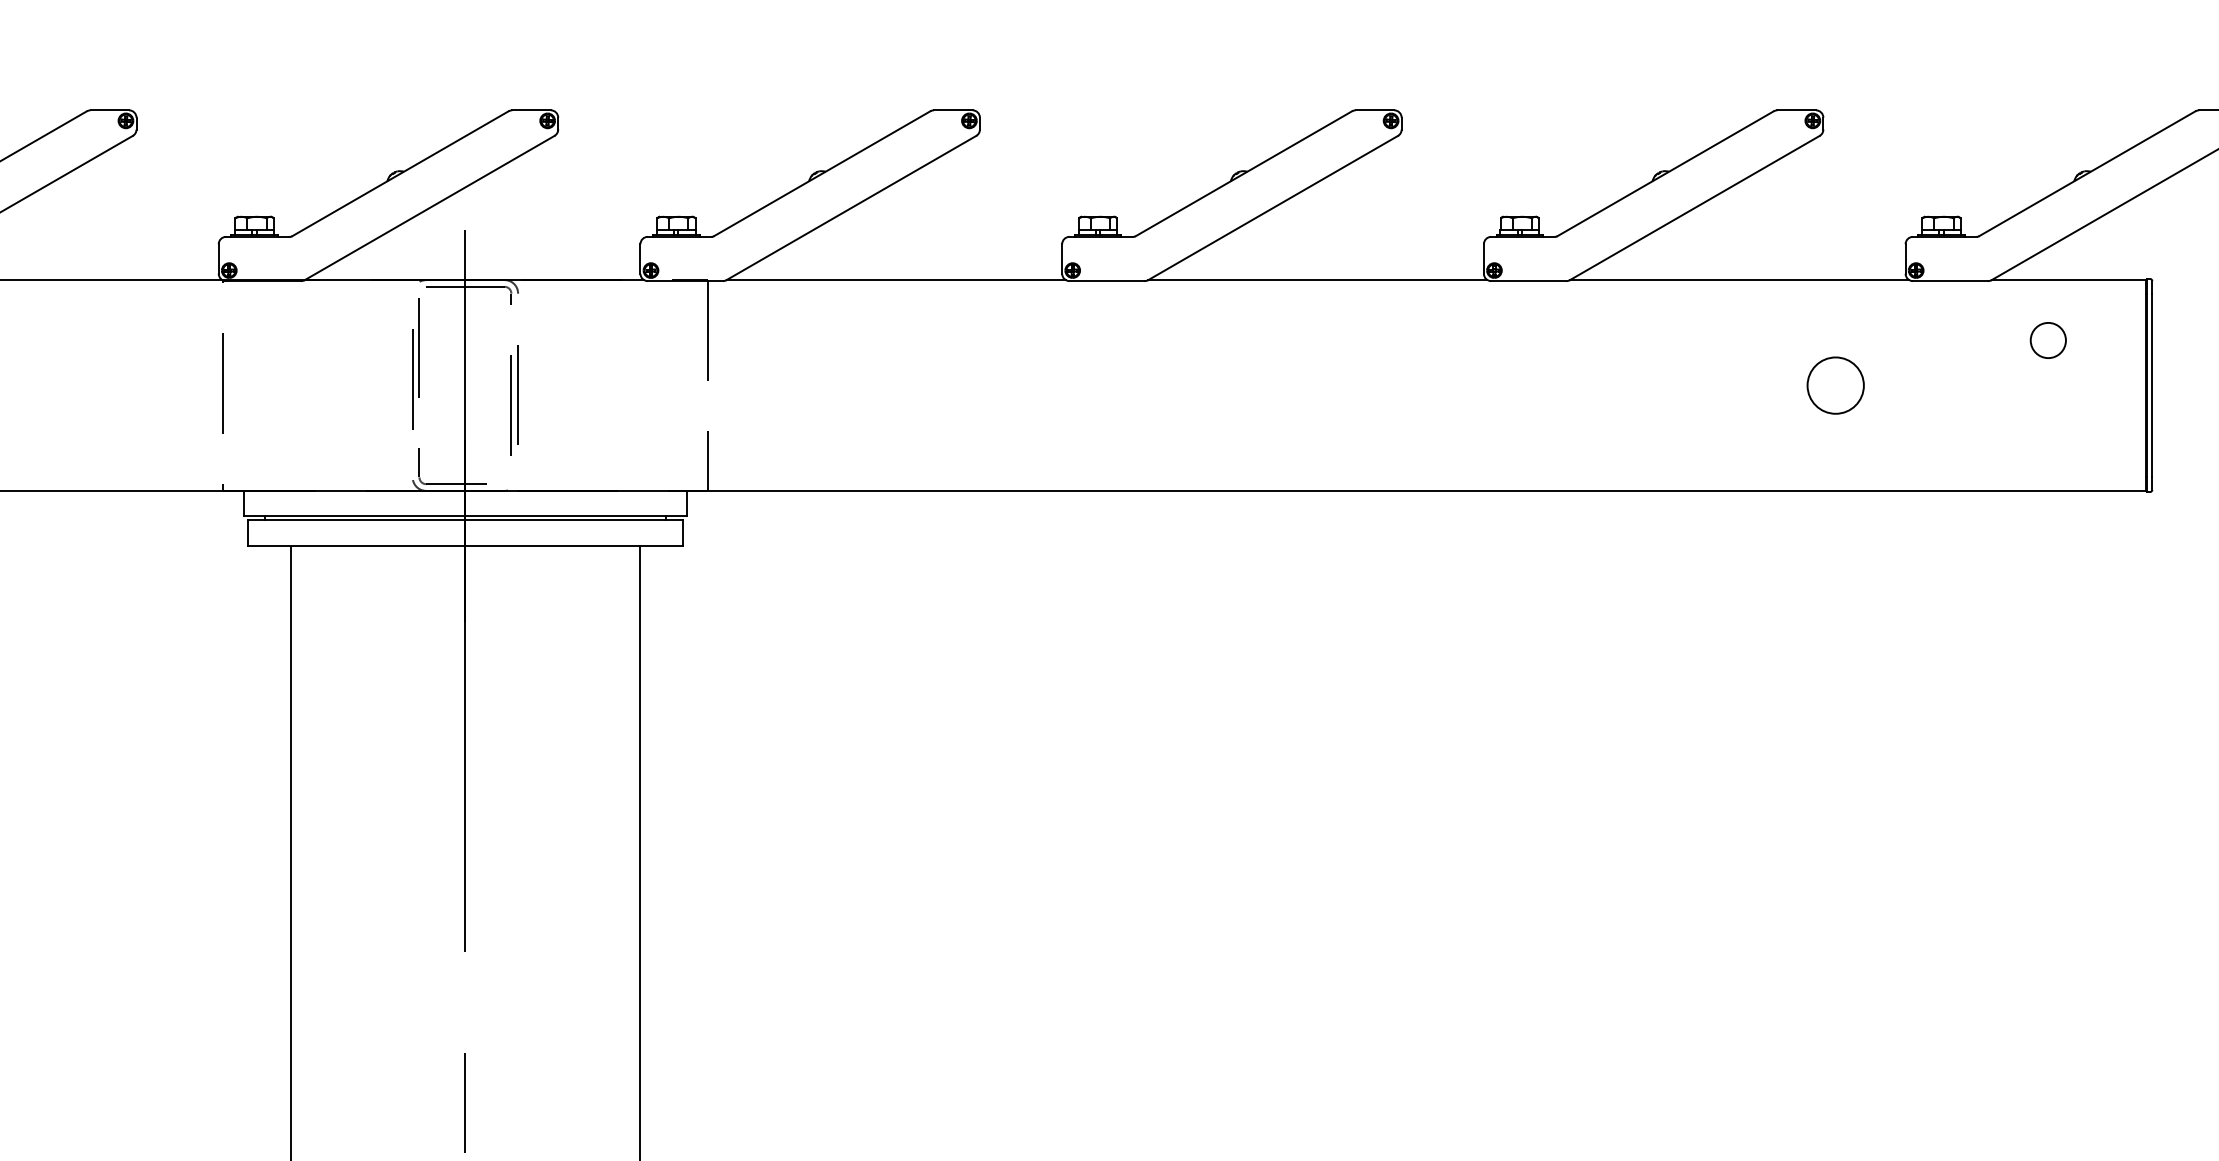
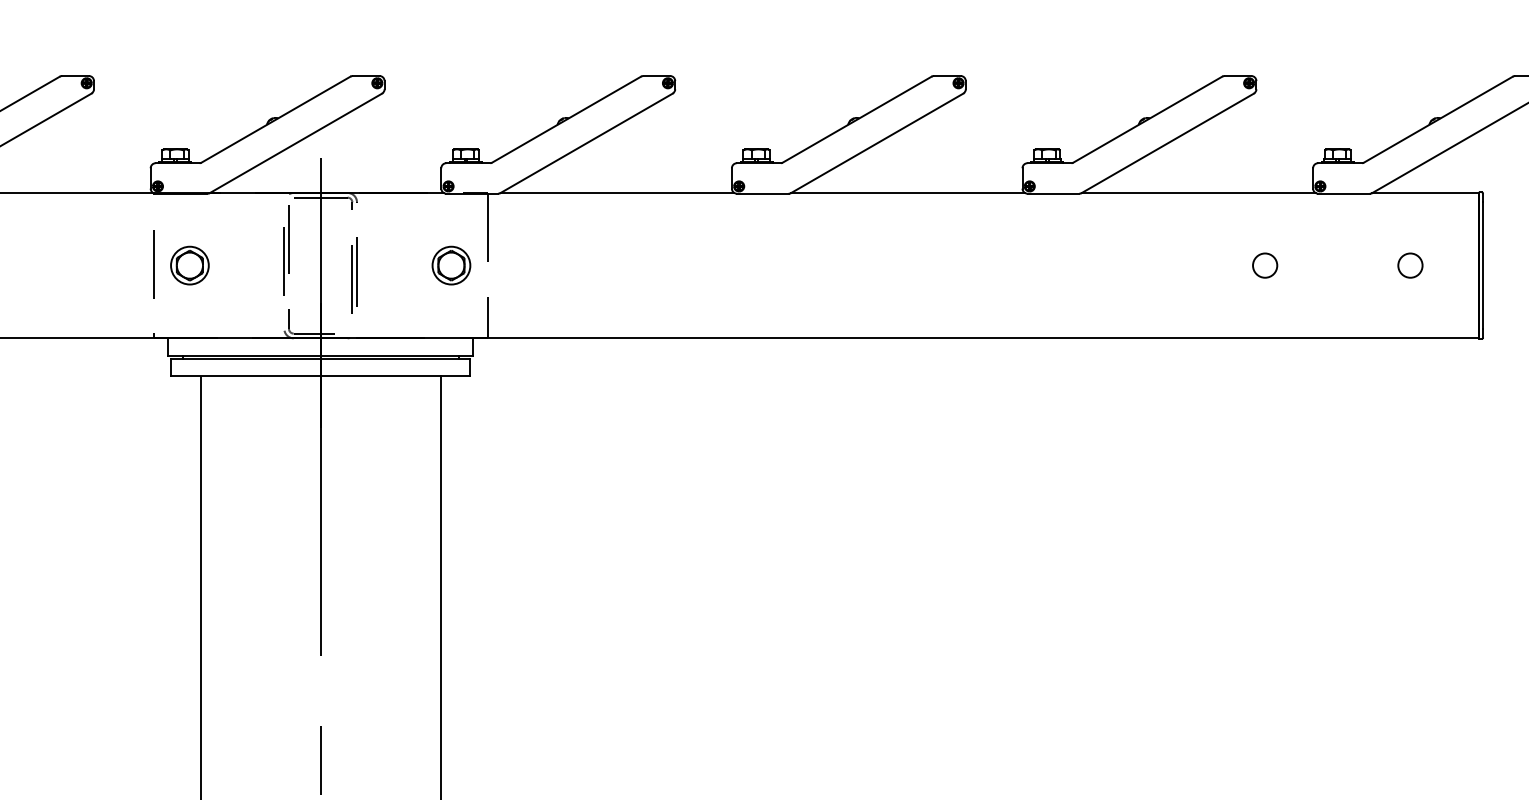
circle: (2048, 340) -> (1410, 265), moved
part: (275, 385) -> (189, 265), added
part: (655, 385) -> (451, 265), added
circle: (1836, 385) -> (1265, 265), size x0.62

